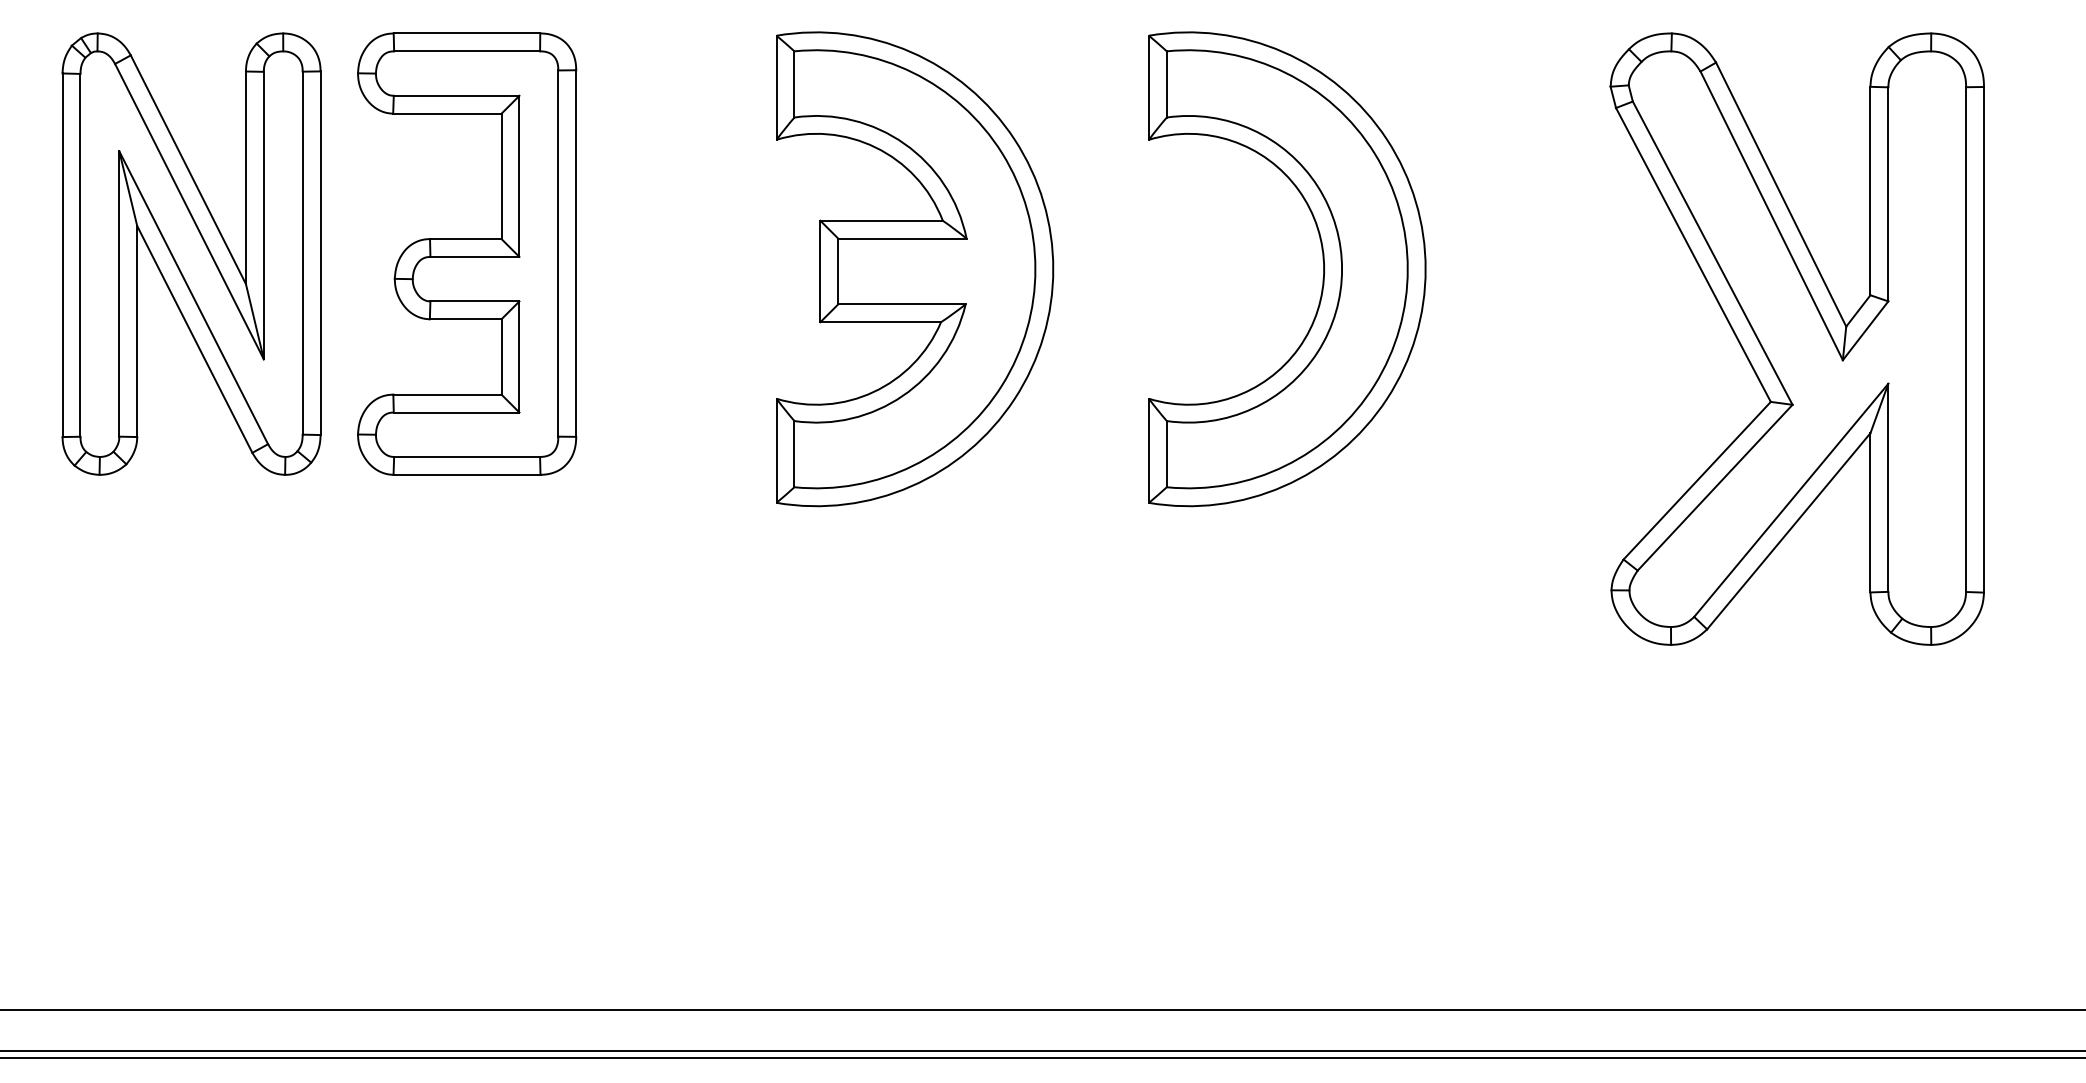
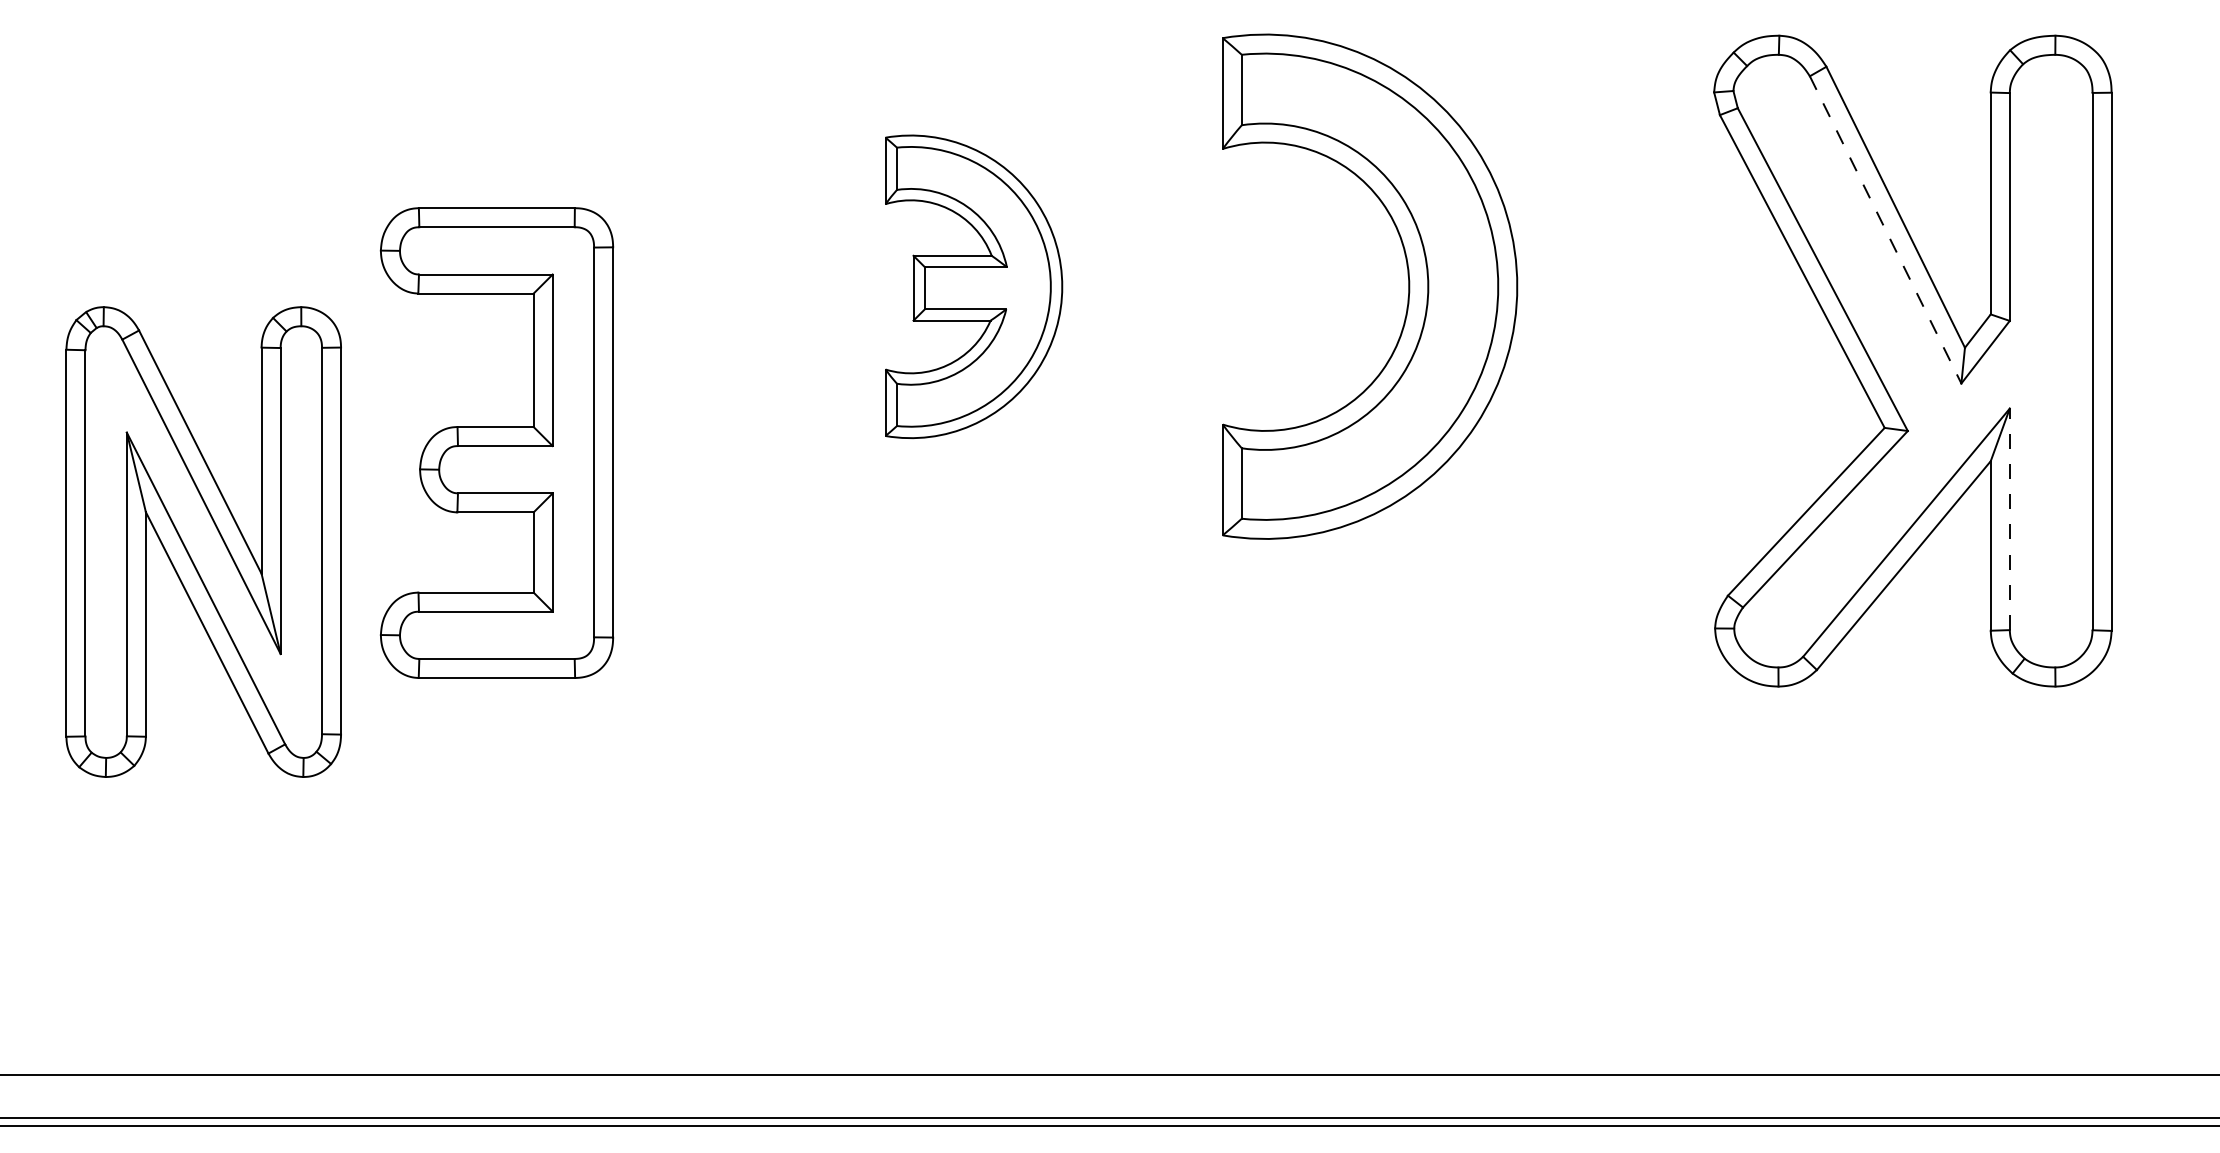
line: (1771, 215) -> (1885, 229), solid -> dashed
part: (191, 253) -> (203, 541), moved
part: (467, 253) -> (497, 442), moved
part: (915, 269) -> (974, 286), size x0.6
line: (1888, 487) -> (2009, 519), solid -> dashed

